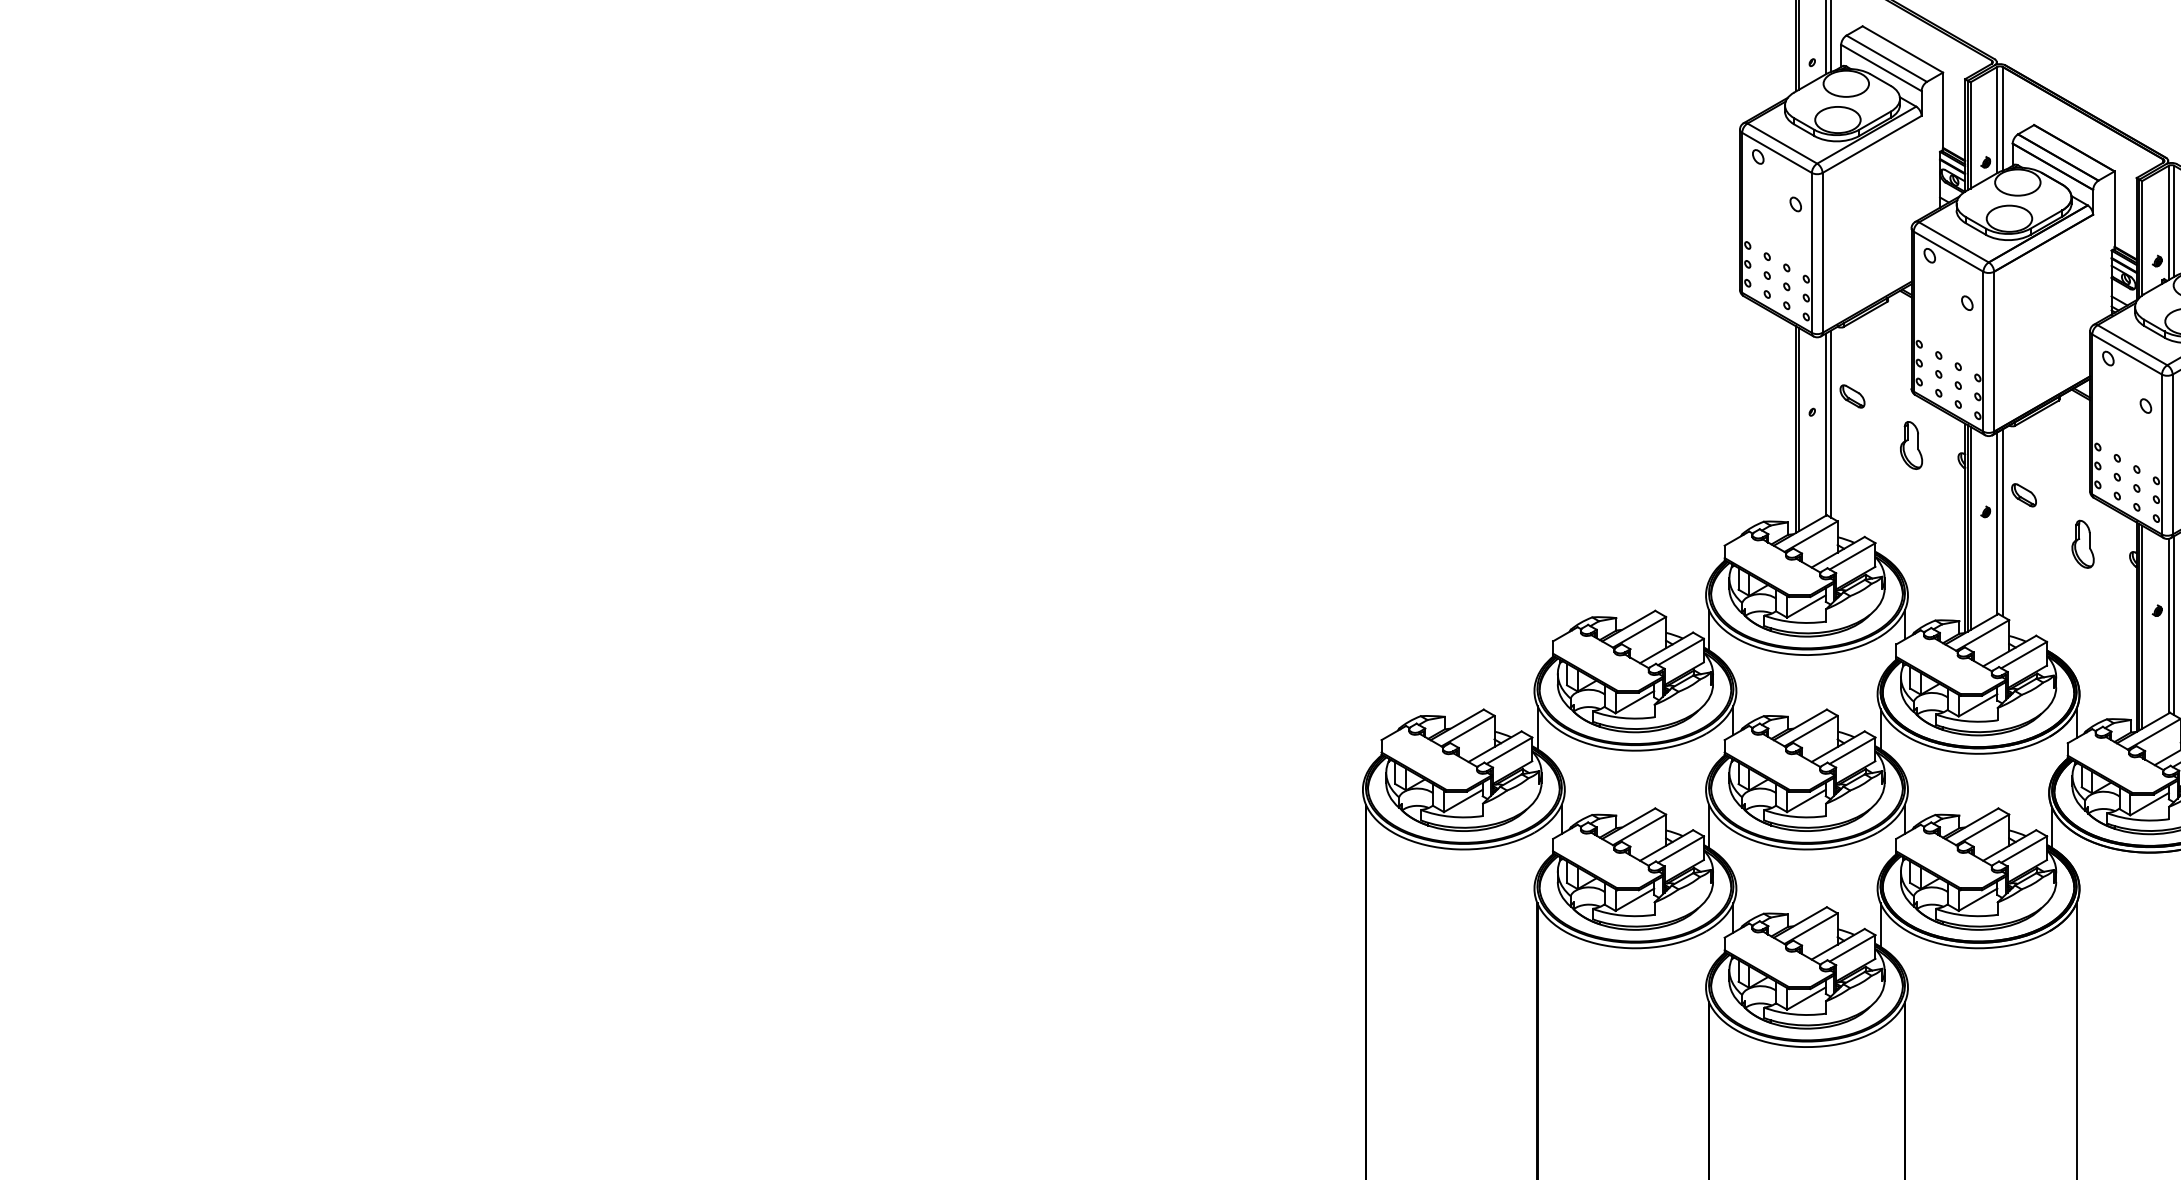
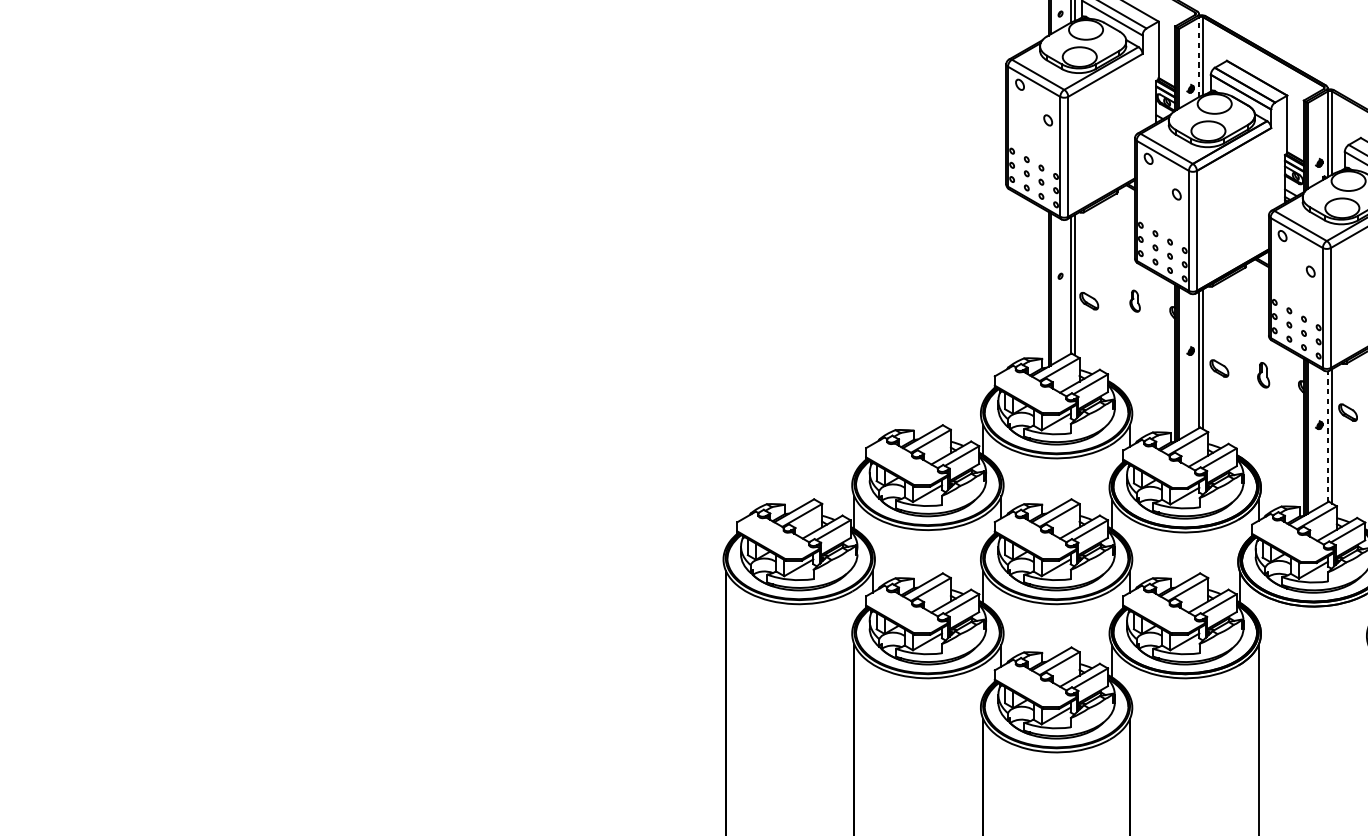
line: (1997, 119) -> (1199, 56), solid -> dashed
part: (1852, 396) -> (1089, 301), moved
part: (1911, 445) -> (1134, 301), size x0.6
part: (2023, 495) -> (1218, 368), moved
part: (2082, 543) -> (1263, 374), size x0.7
line: (2168, 625) -> (1327, 436), solid -> dashed

